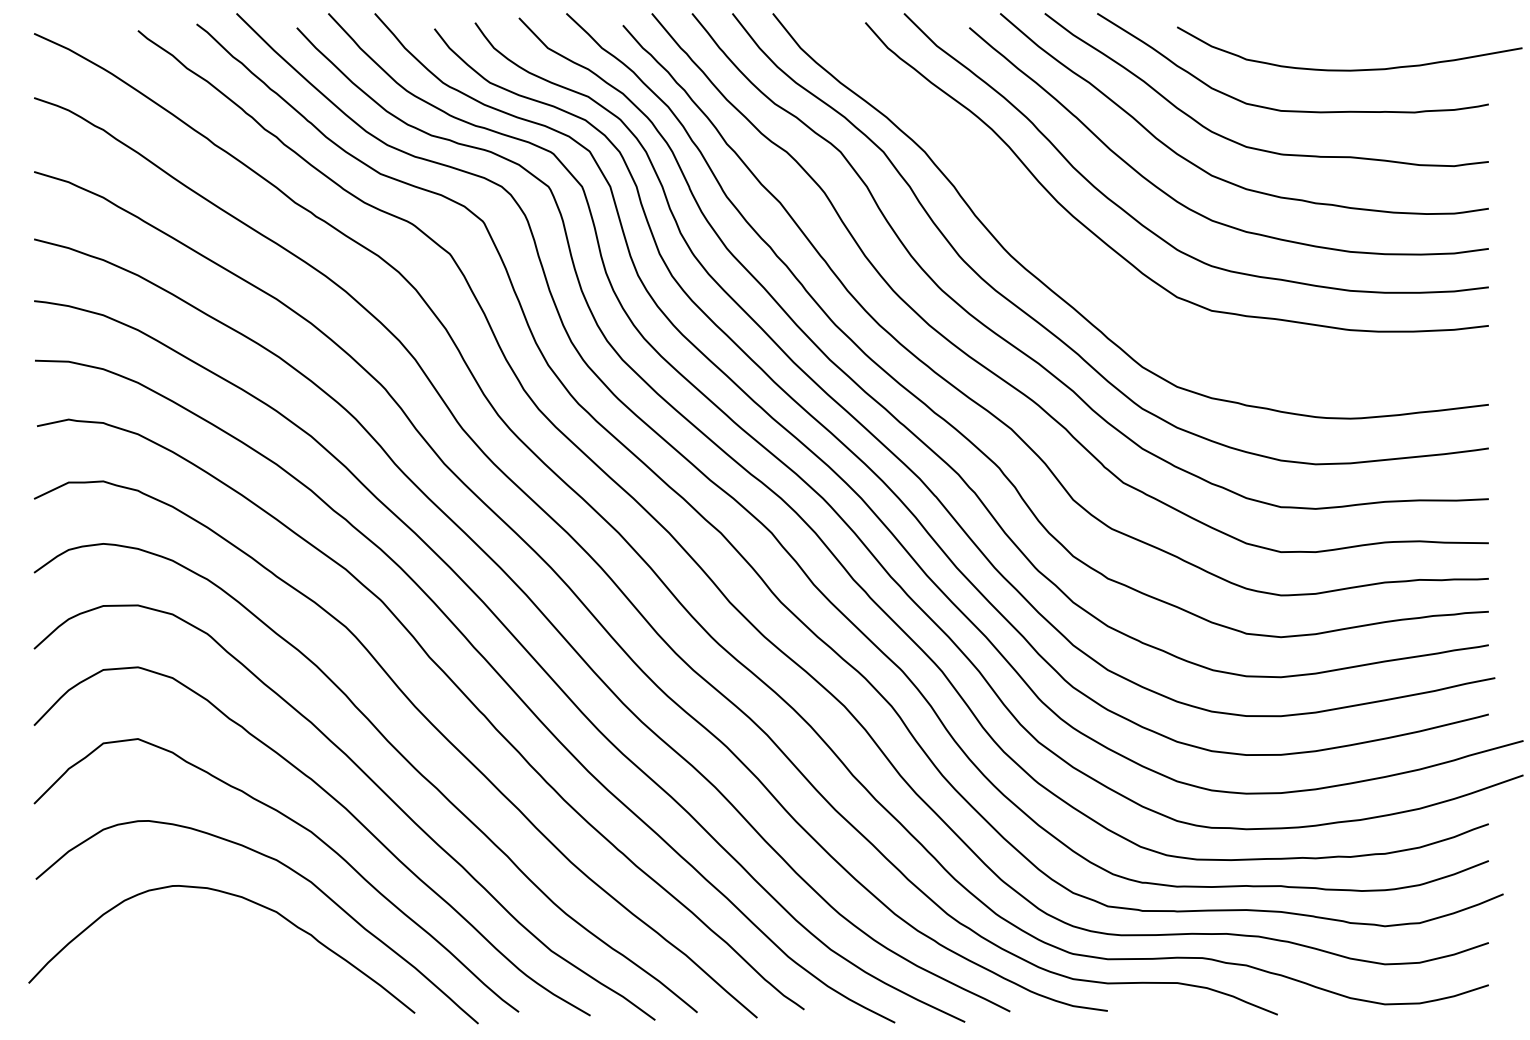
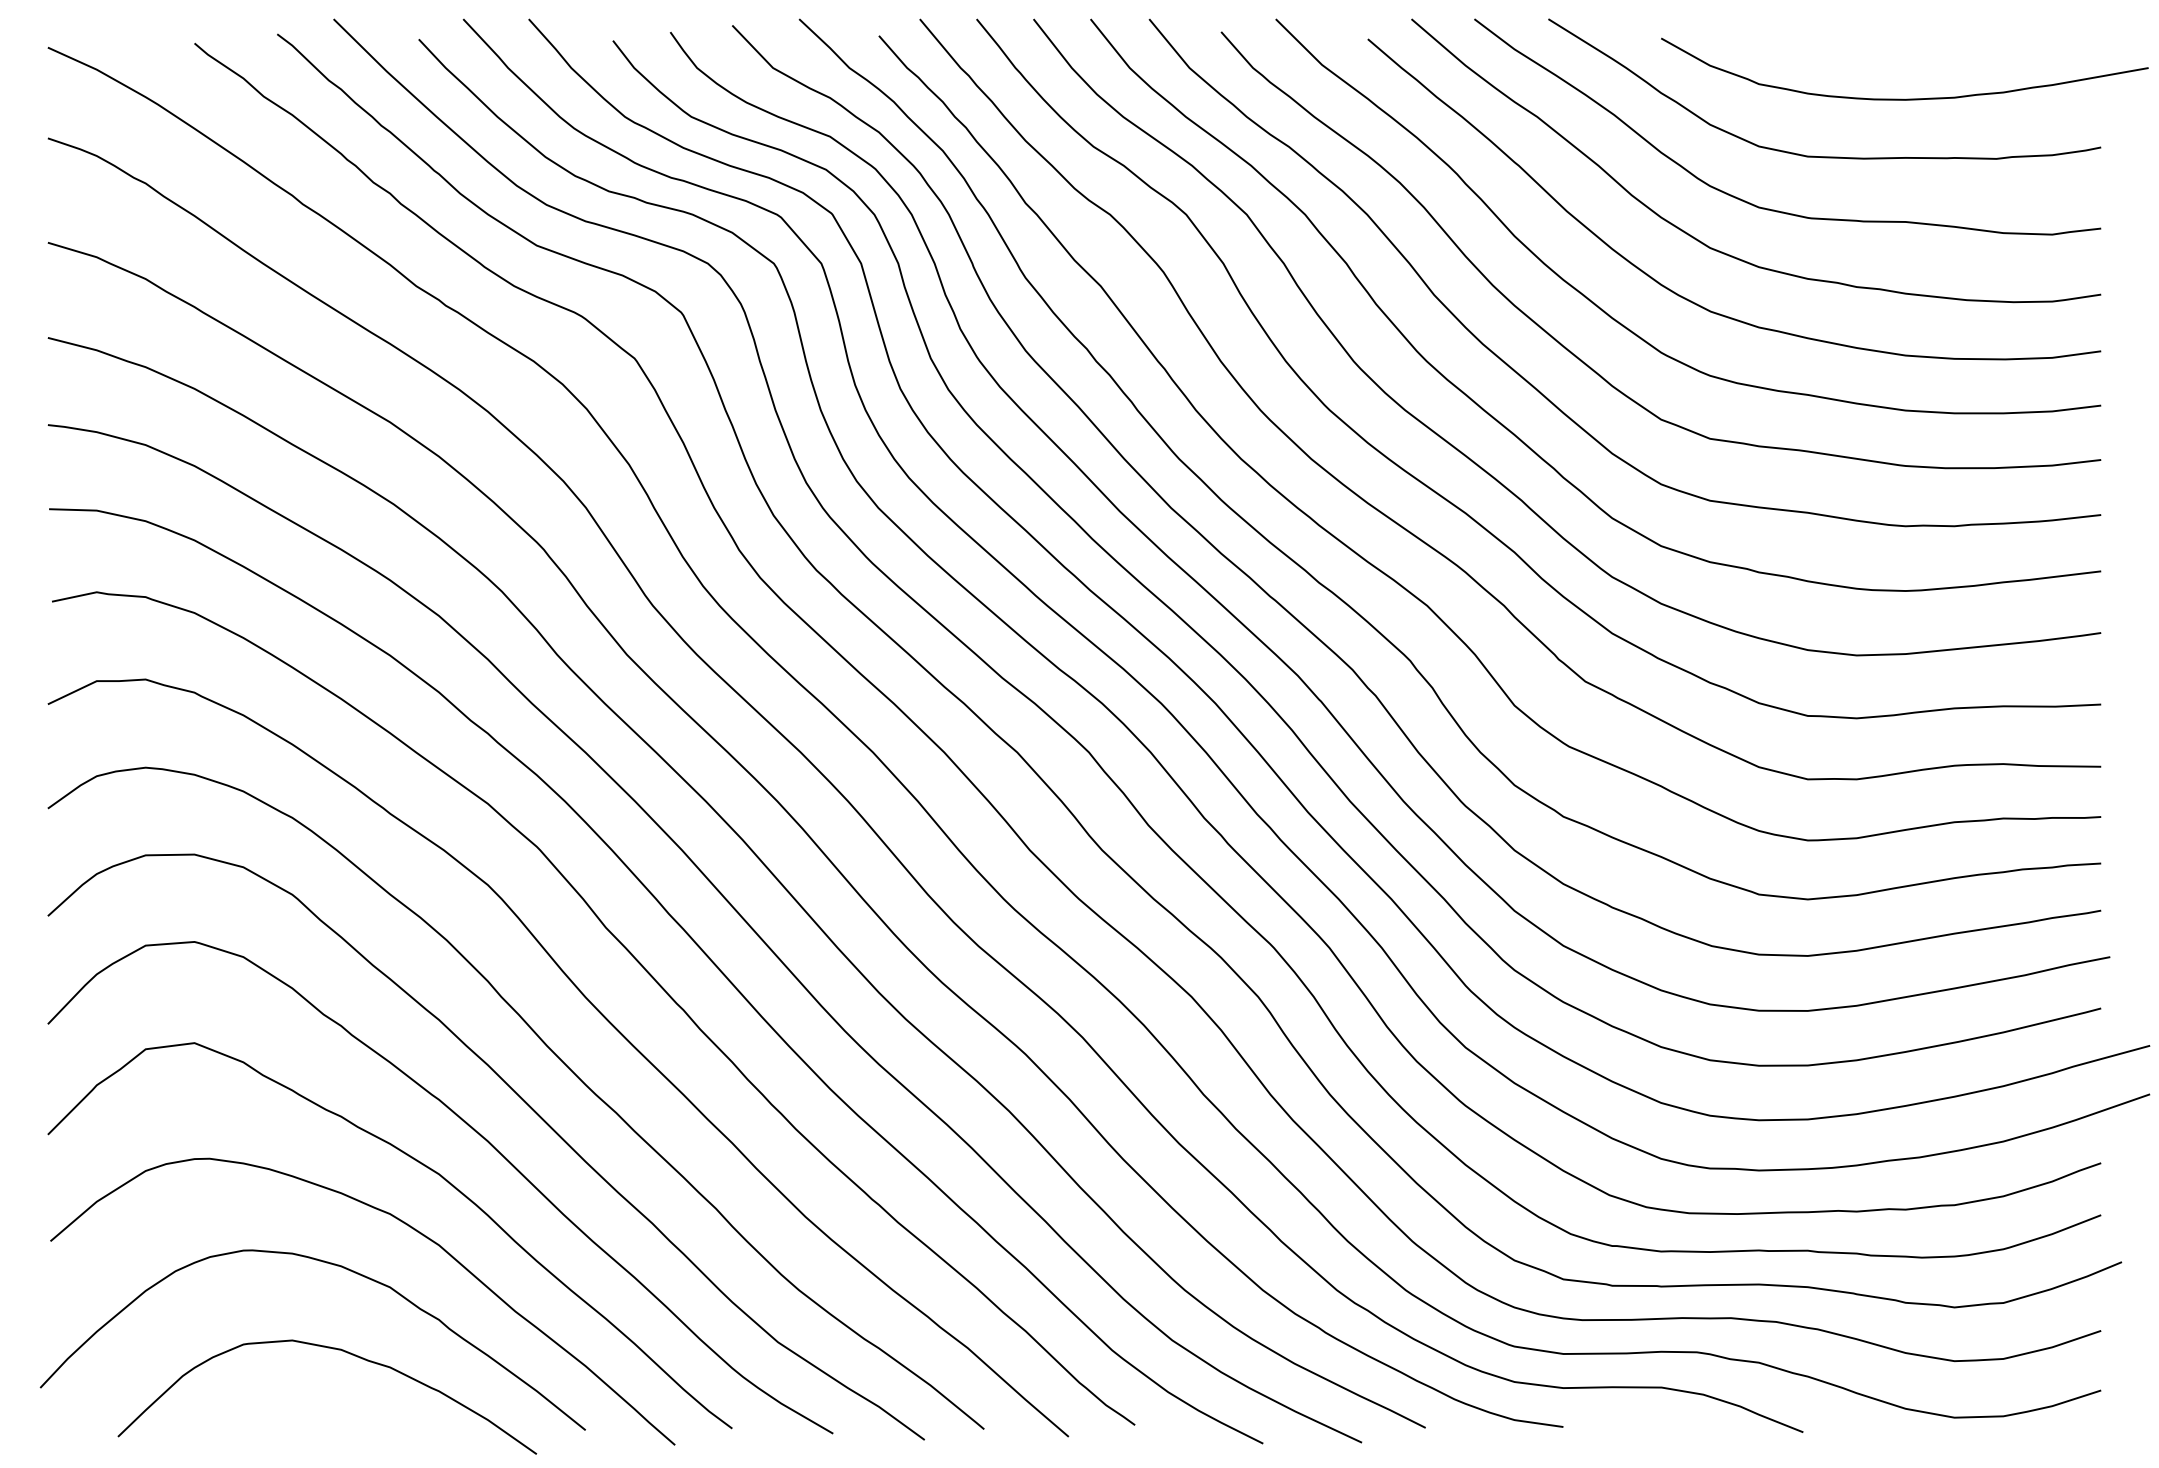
curve: (1084, 270) -> (1530, 381), added
curve: (236, 956) -> (333, 1350), added

